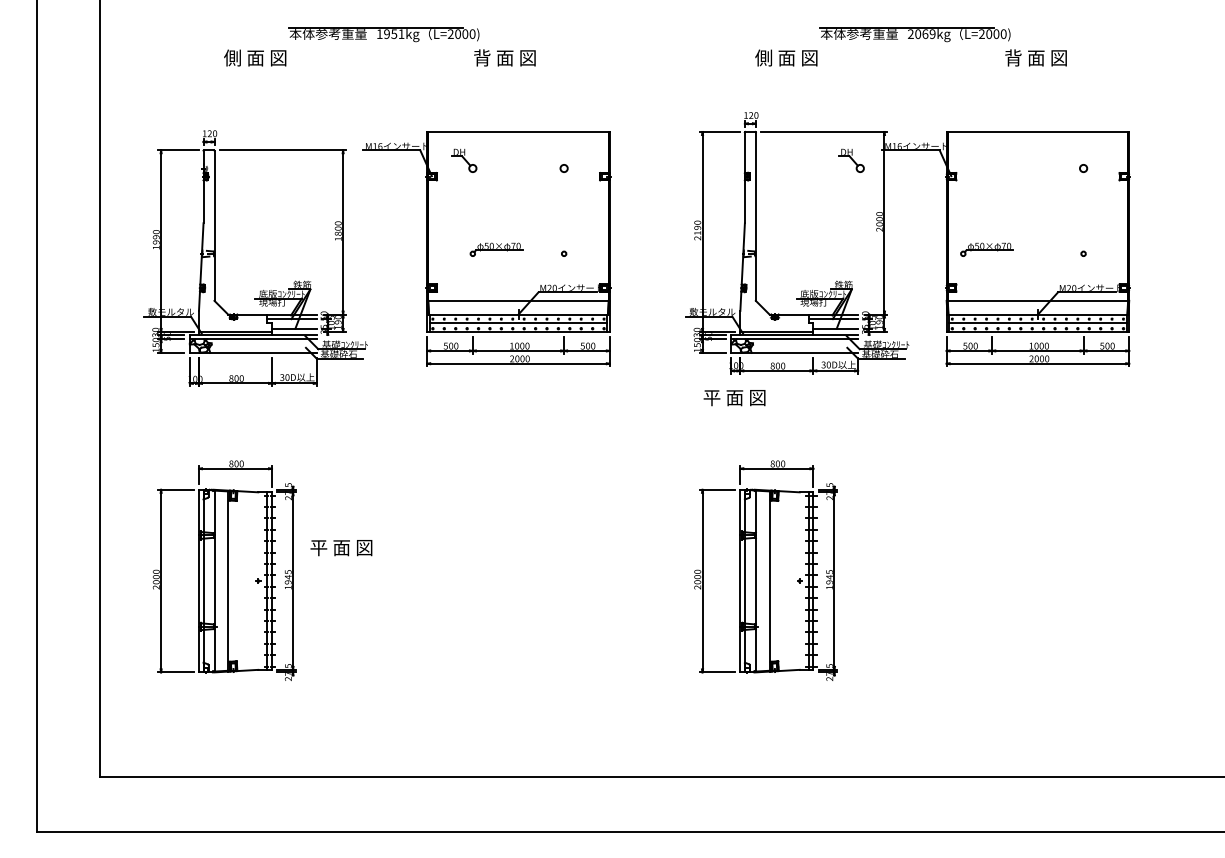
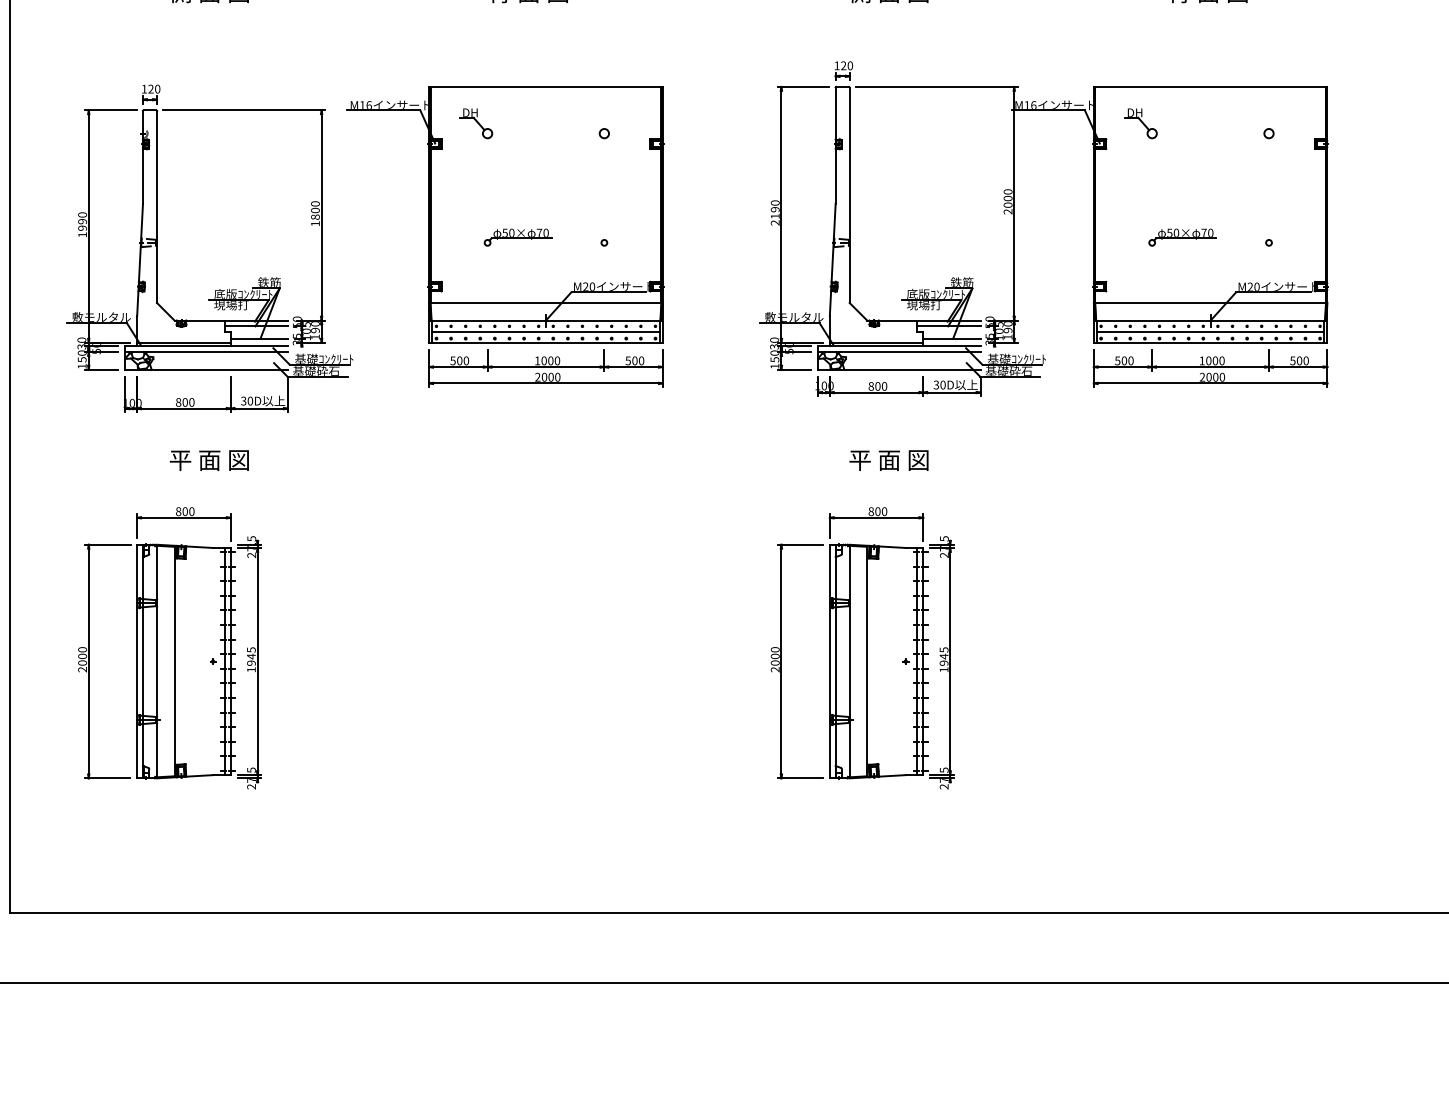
part: (851, 160) -> (1140, 123), moved
part: (986, 249) -> (1181, 237), moved
text: (734, 398) -> (888, 461), moved
text: (341, 548) -> (209, 461), moved

